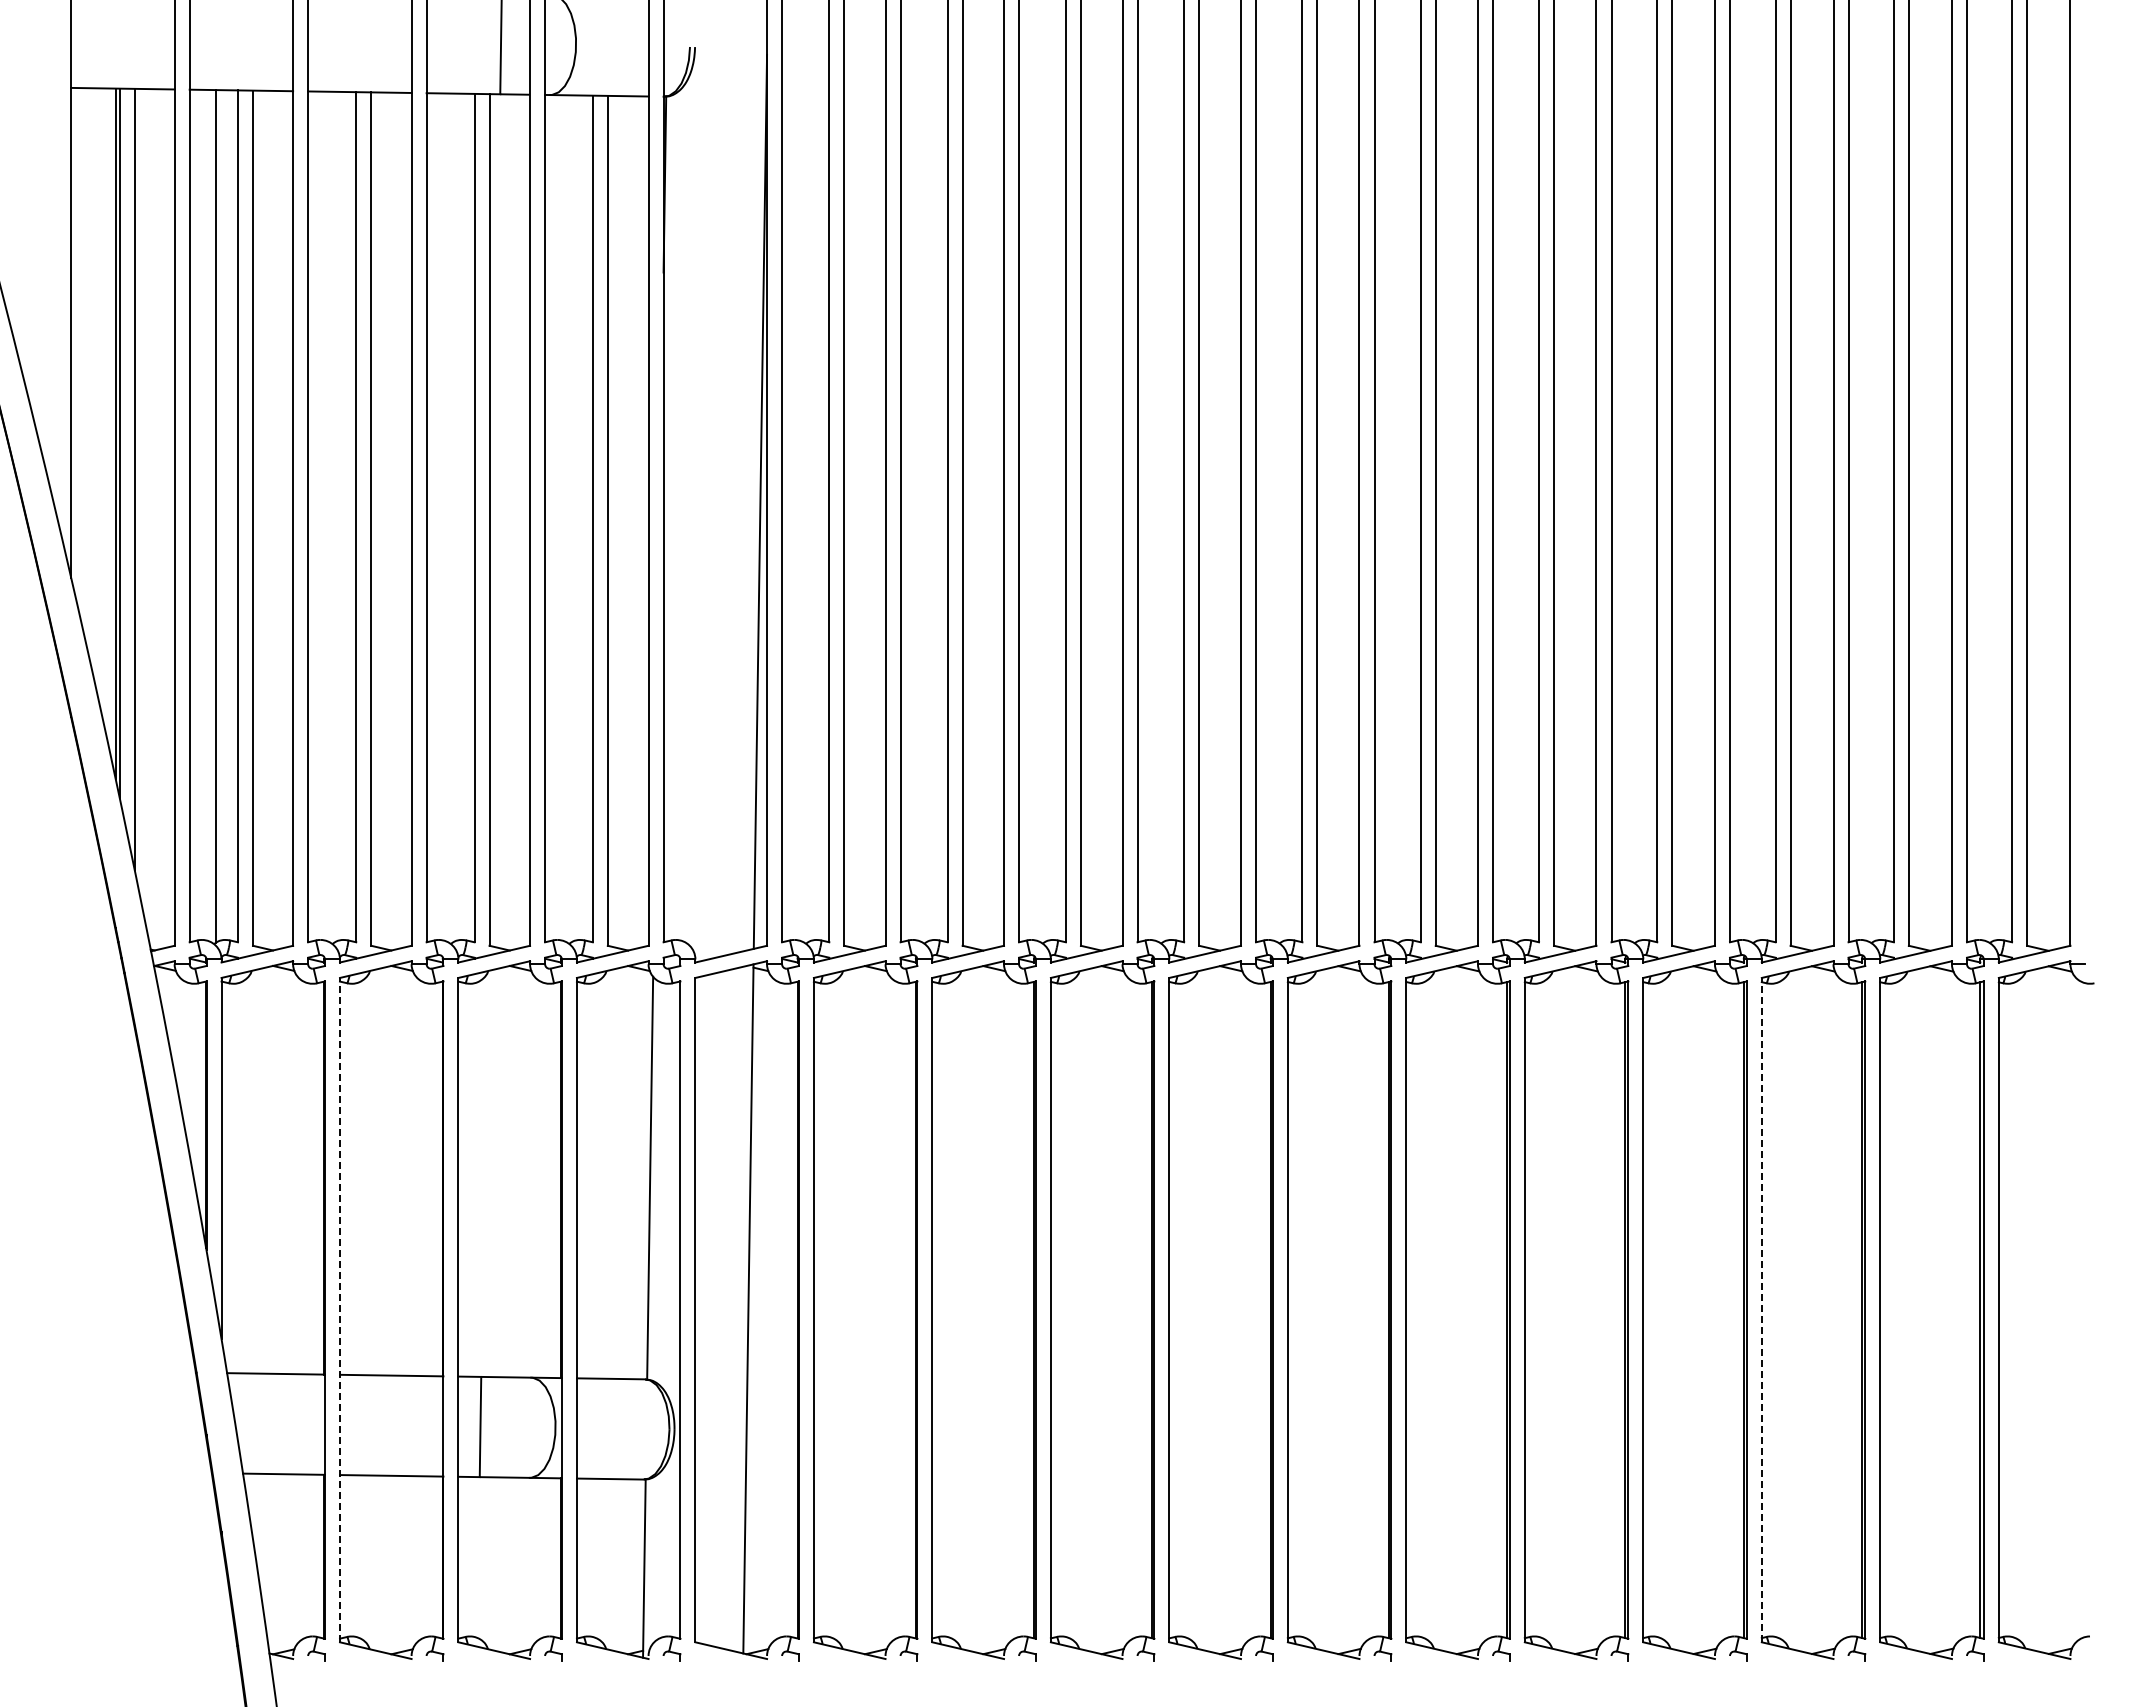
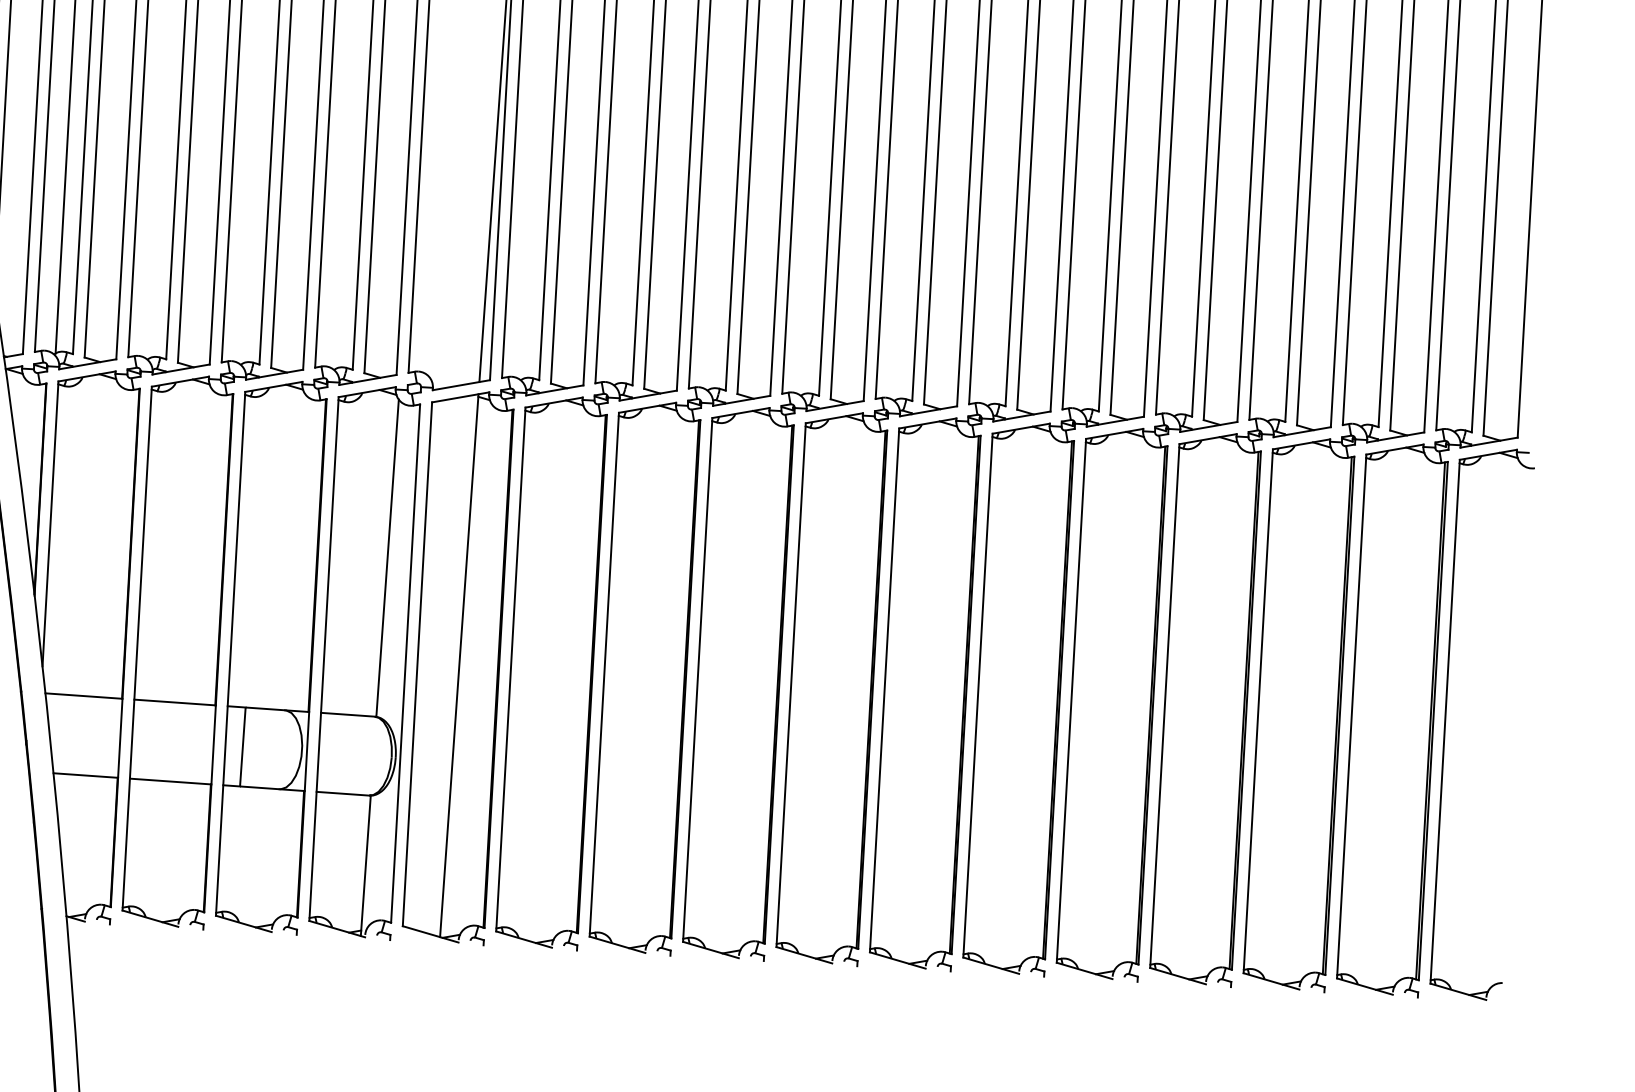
line: (339, 1309) -> (136, 648), dashed -> solid
line: (1761, 1309) -> (1258, 710), dashed -> solid

